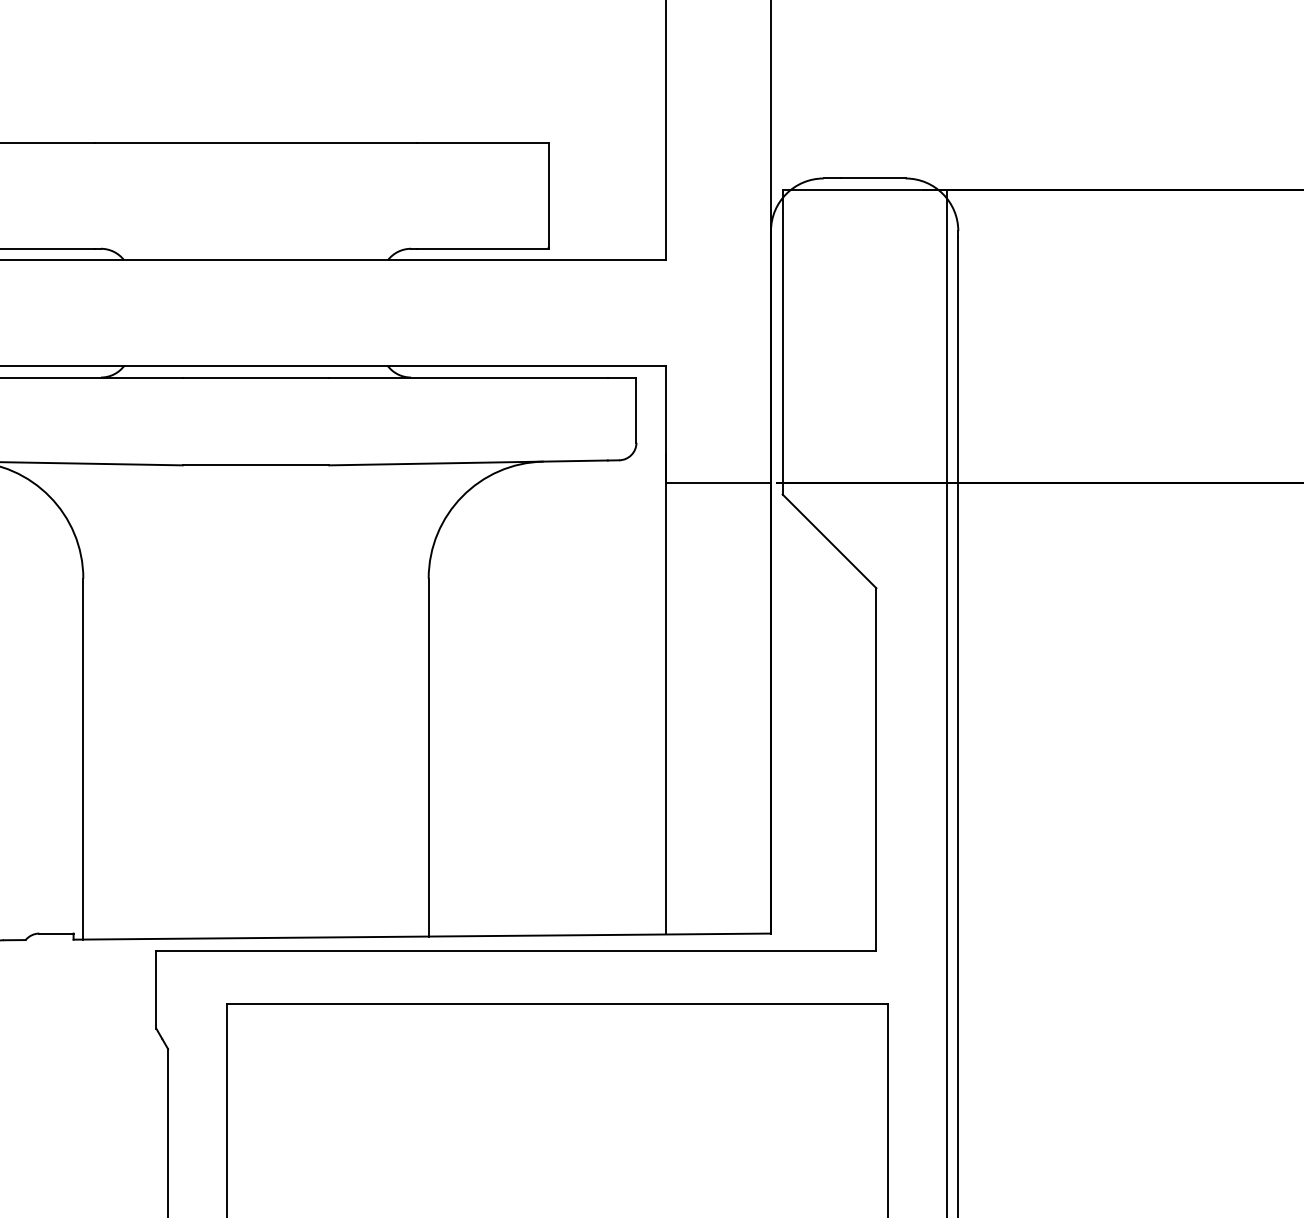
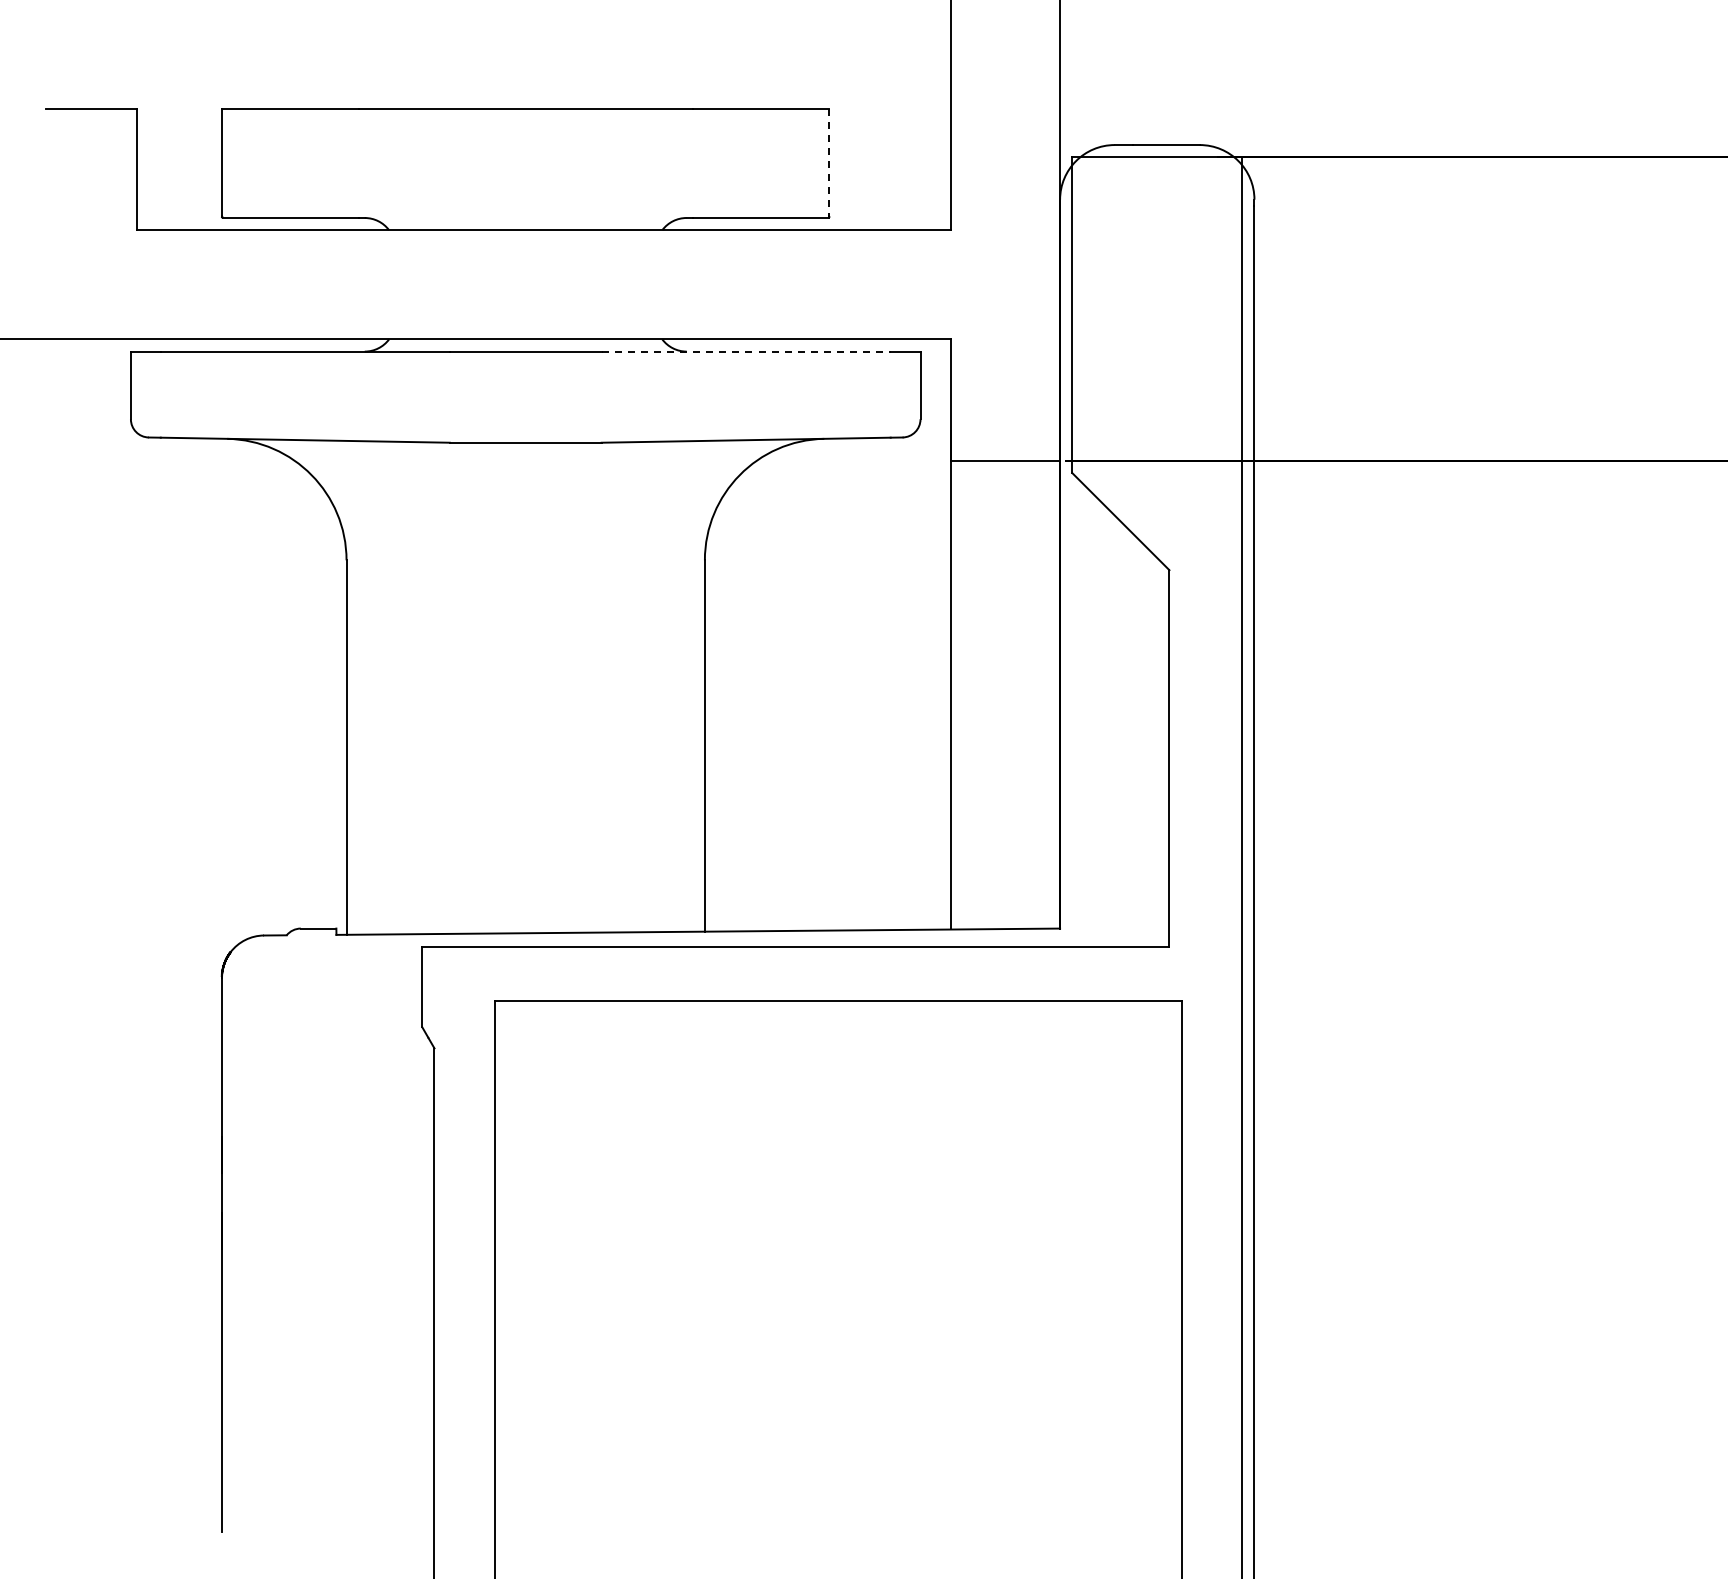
line: (548, 195) -> (829, 162), solid -> dashed
line: (468, 377) -> (746, 351), solid -> dashed

